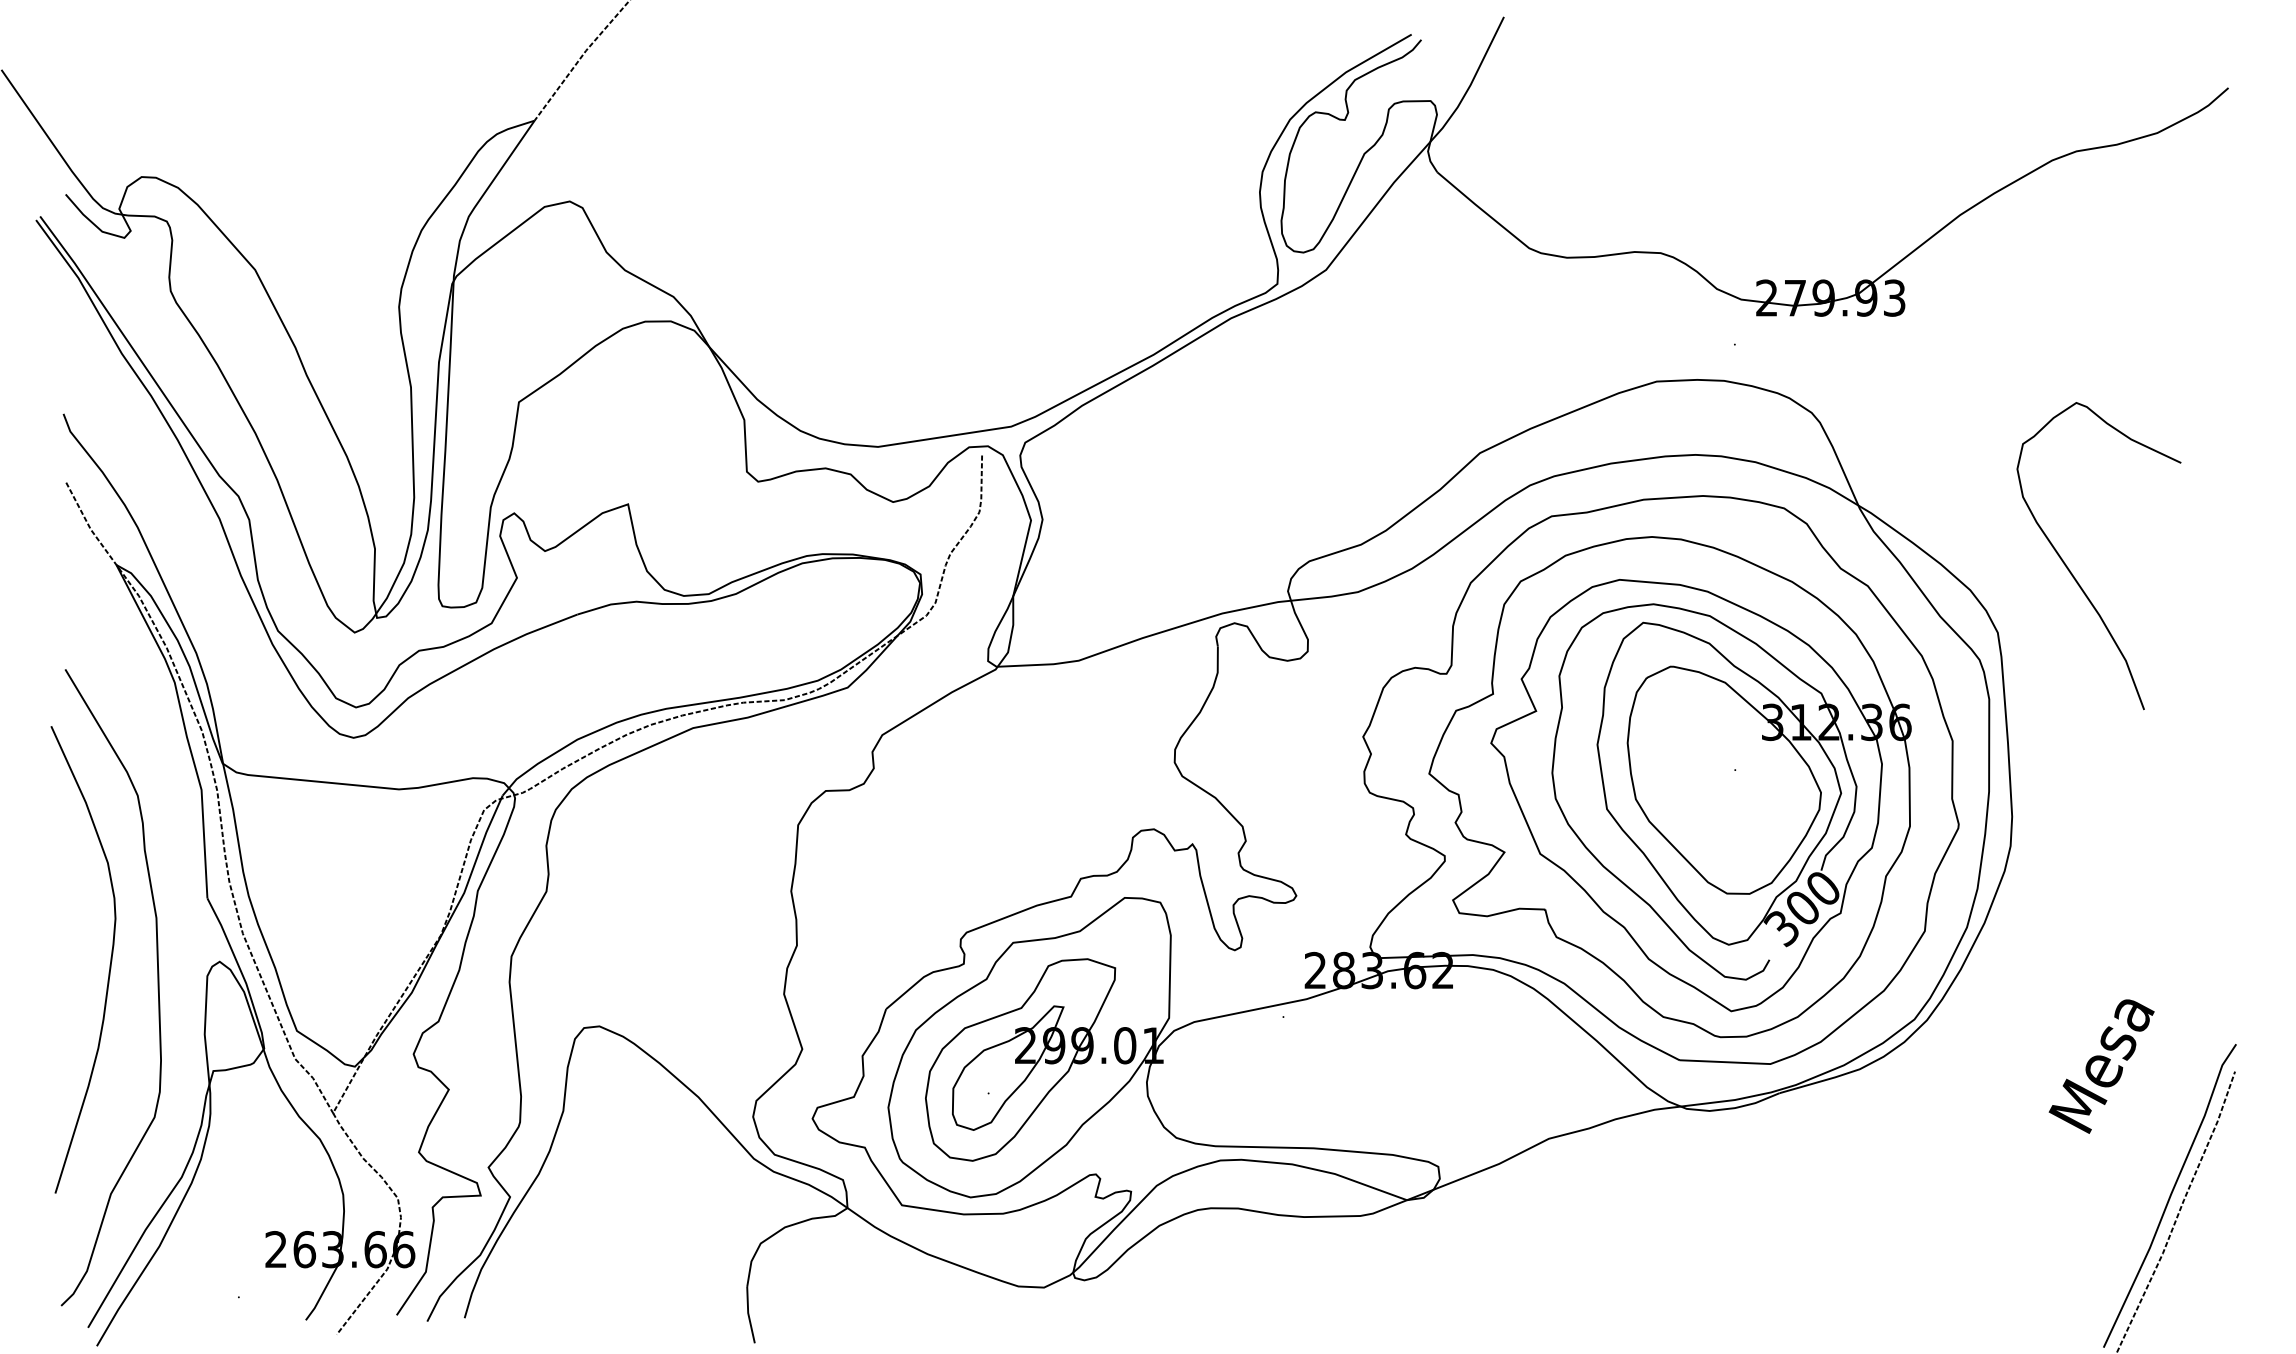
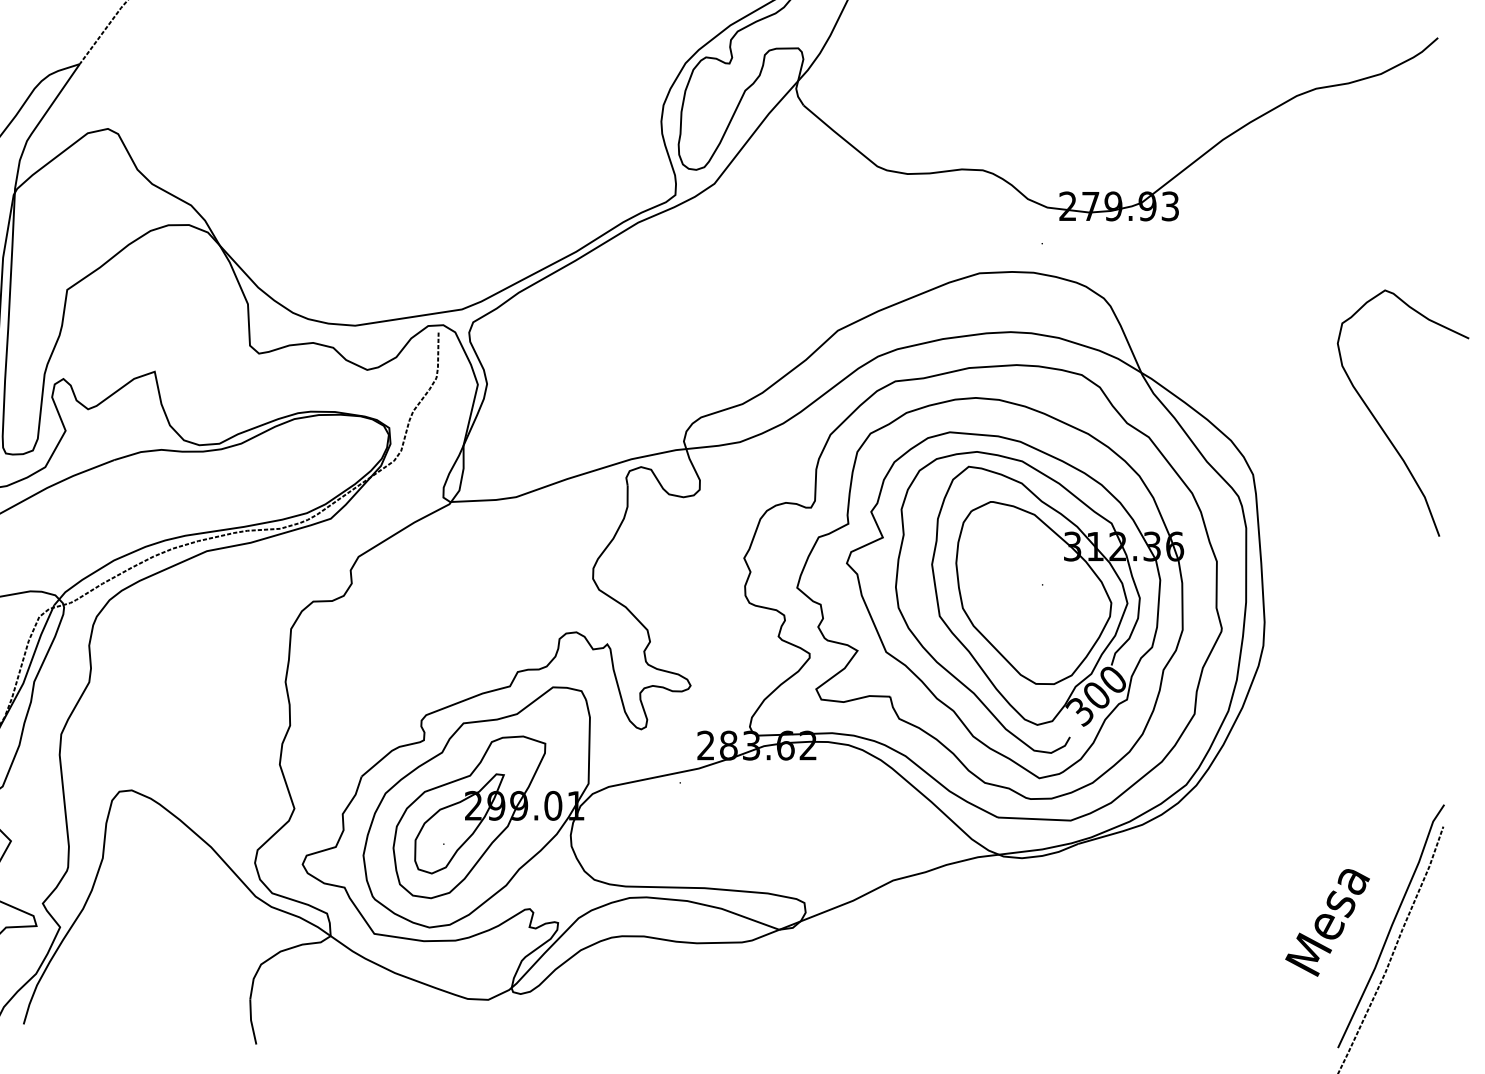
curve: (2072, 573) -> (1381, 427), moved
text: (2101, 1066) -> (1327, 922), moved

